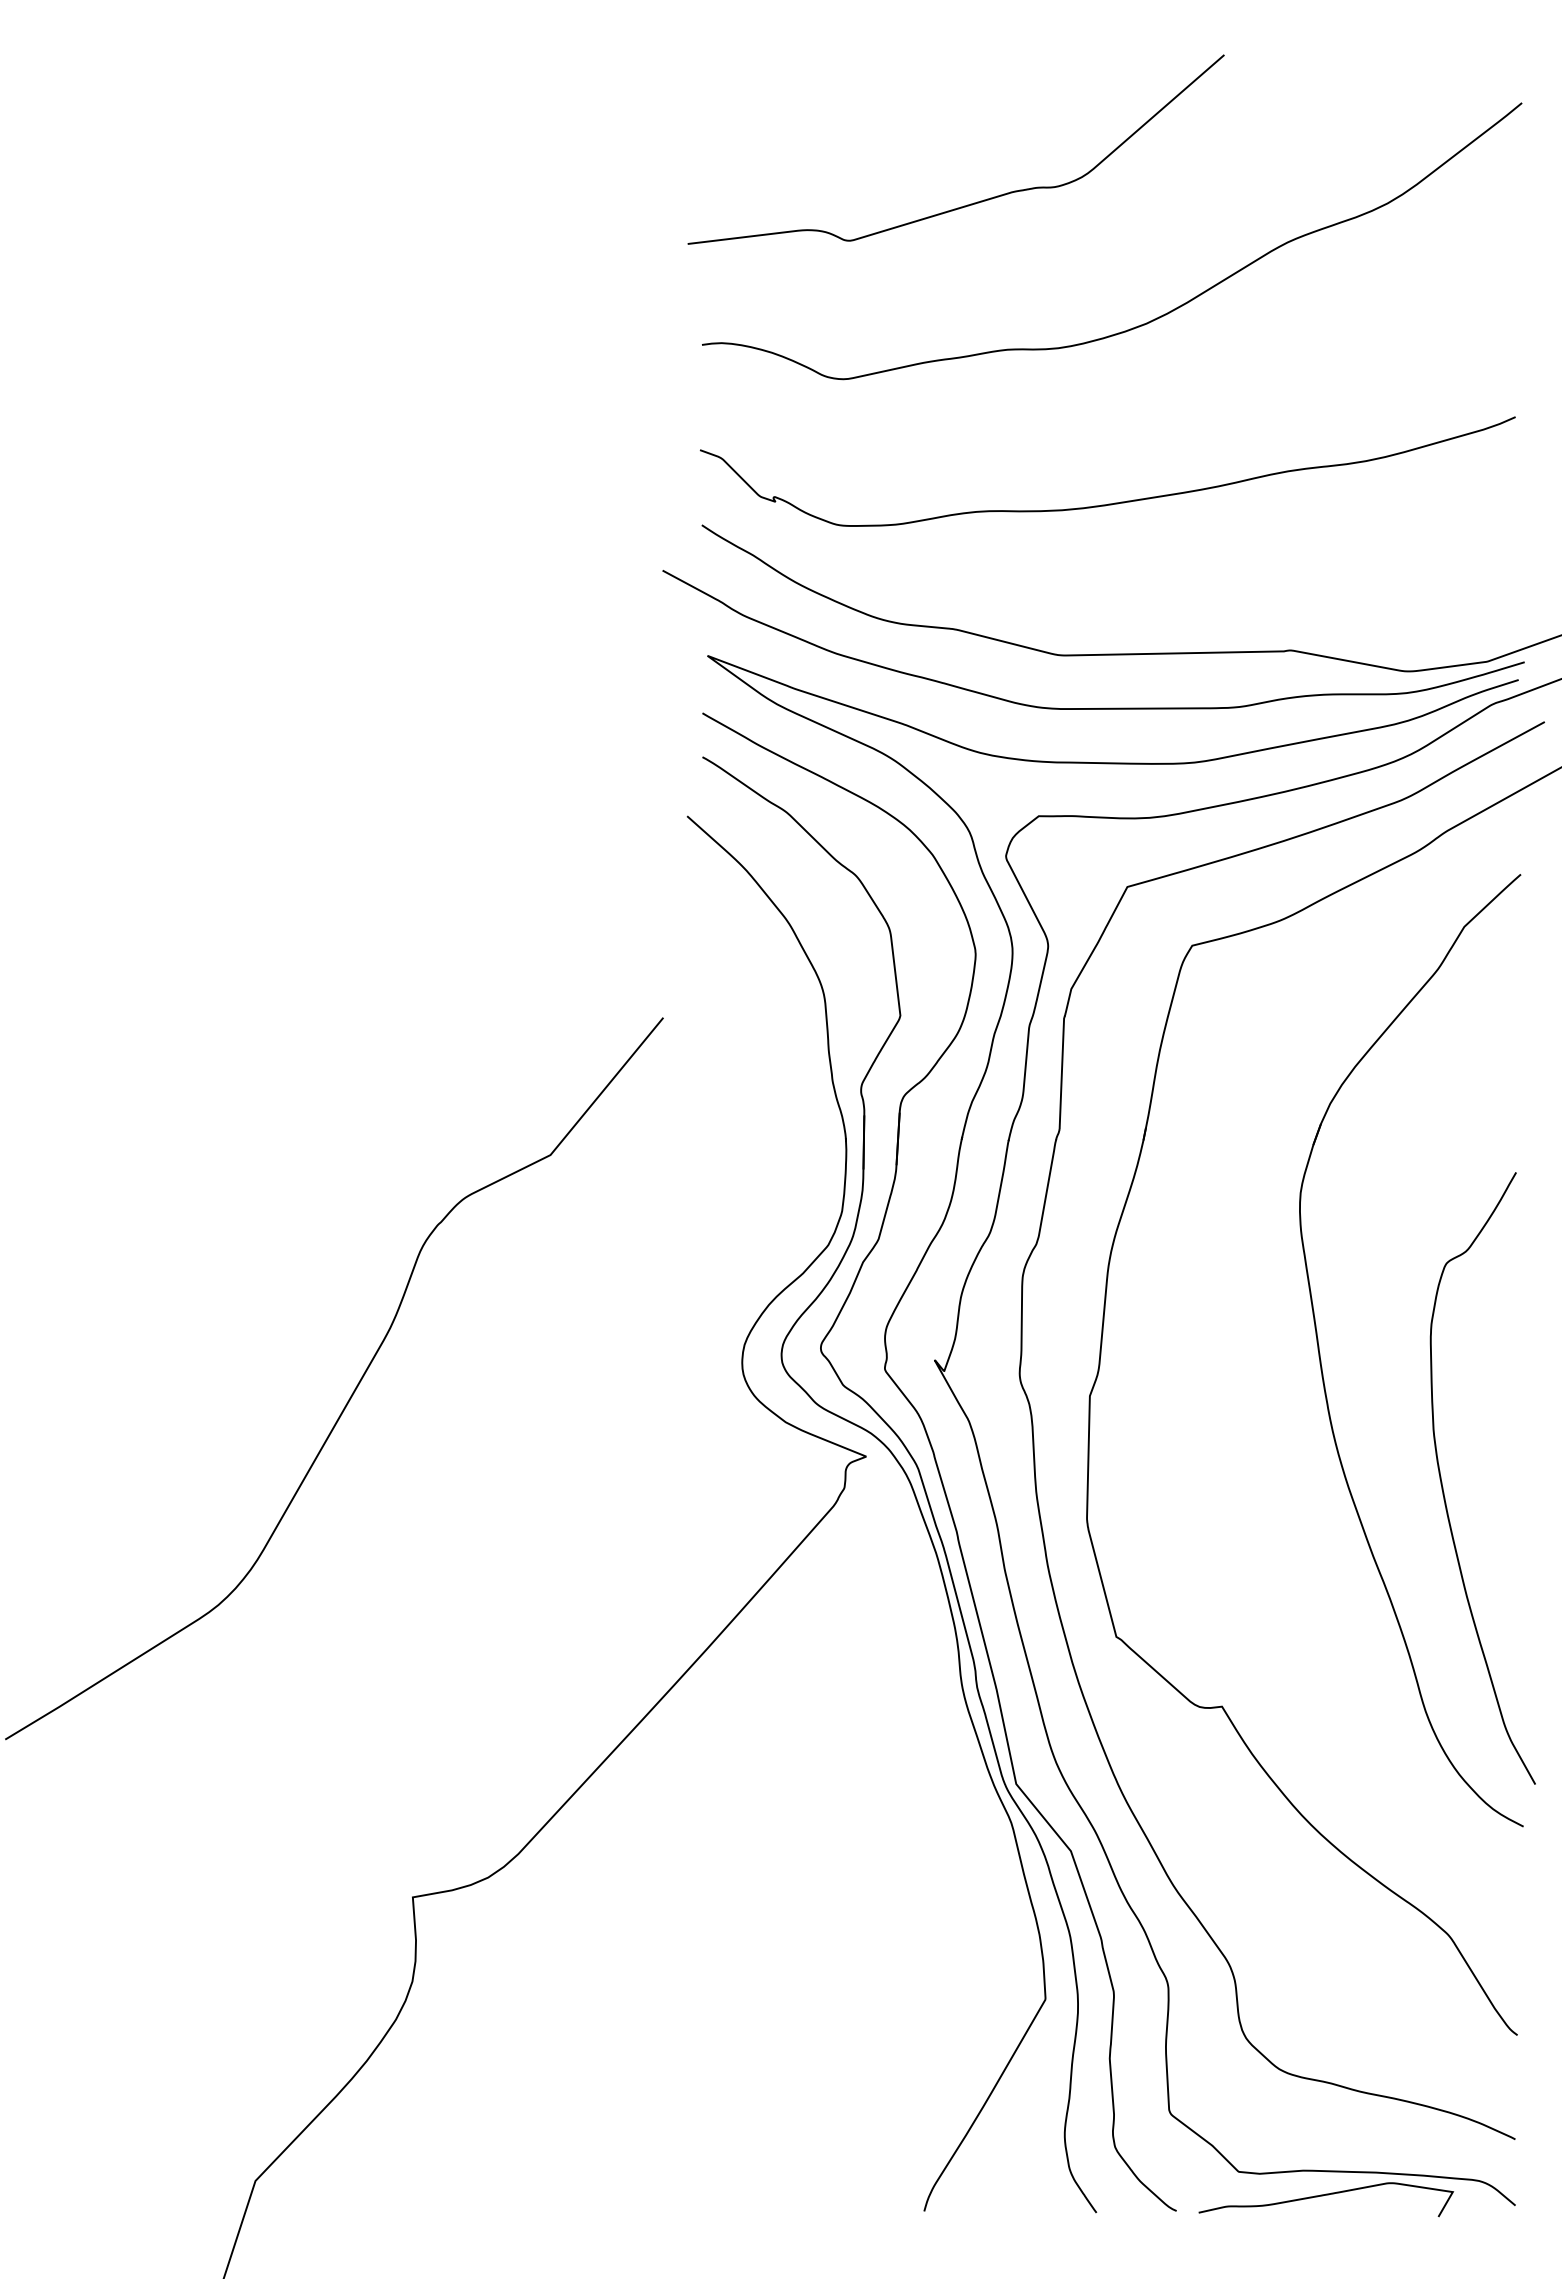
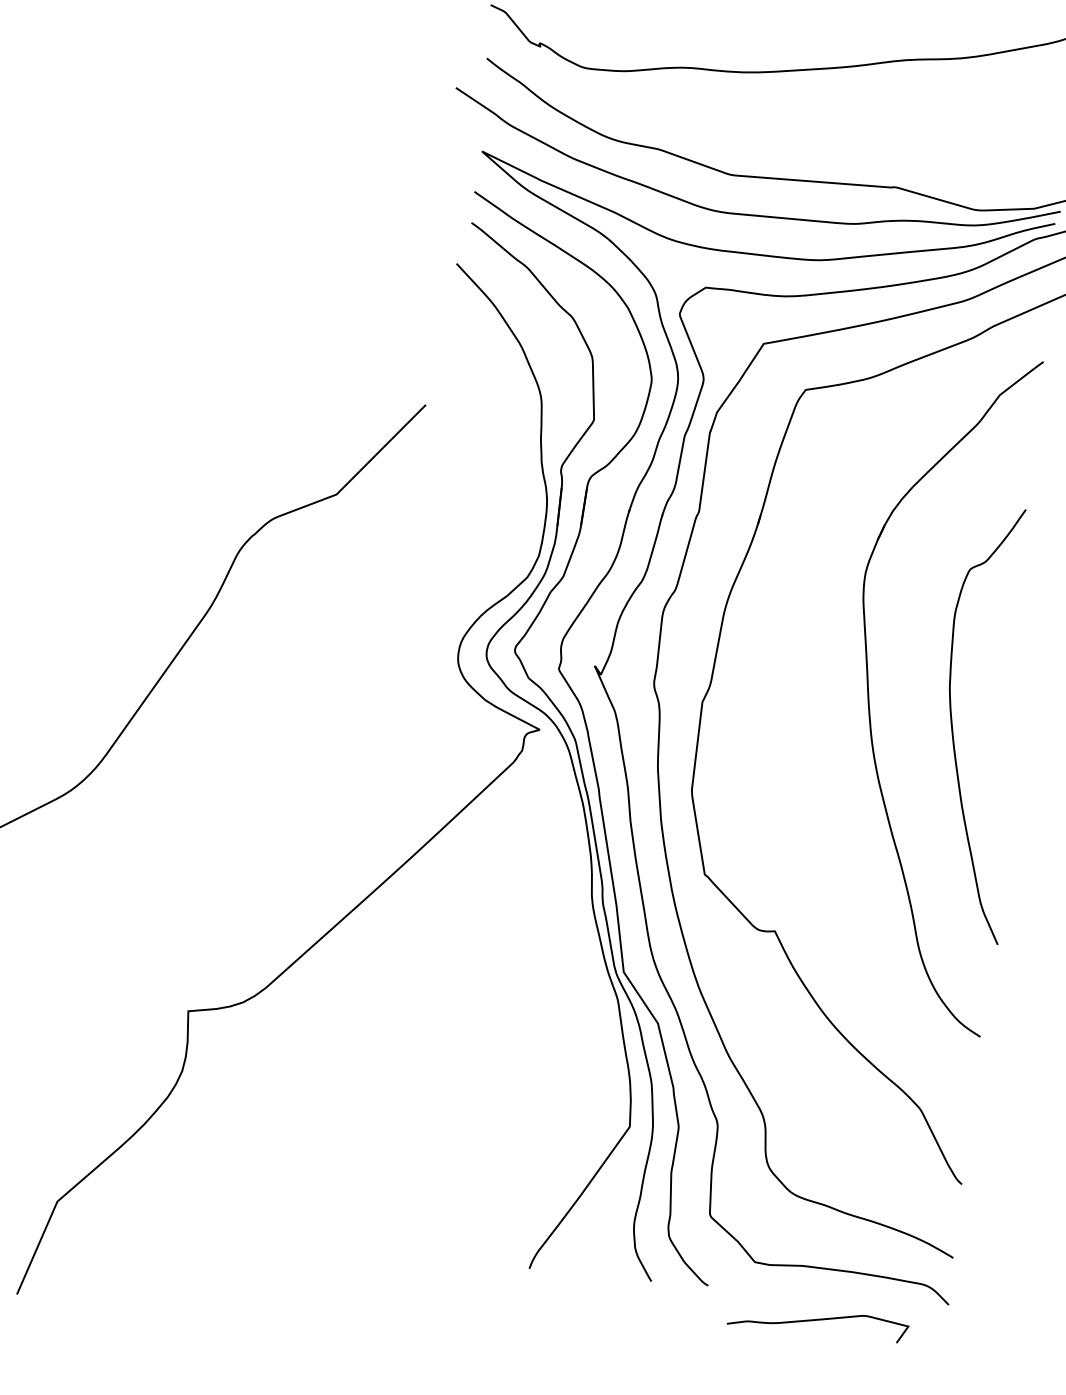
curve: (1443, 1487) -> (952, 728), moved
curve: (1326, 2195) -> (818, 1320), moved

